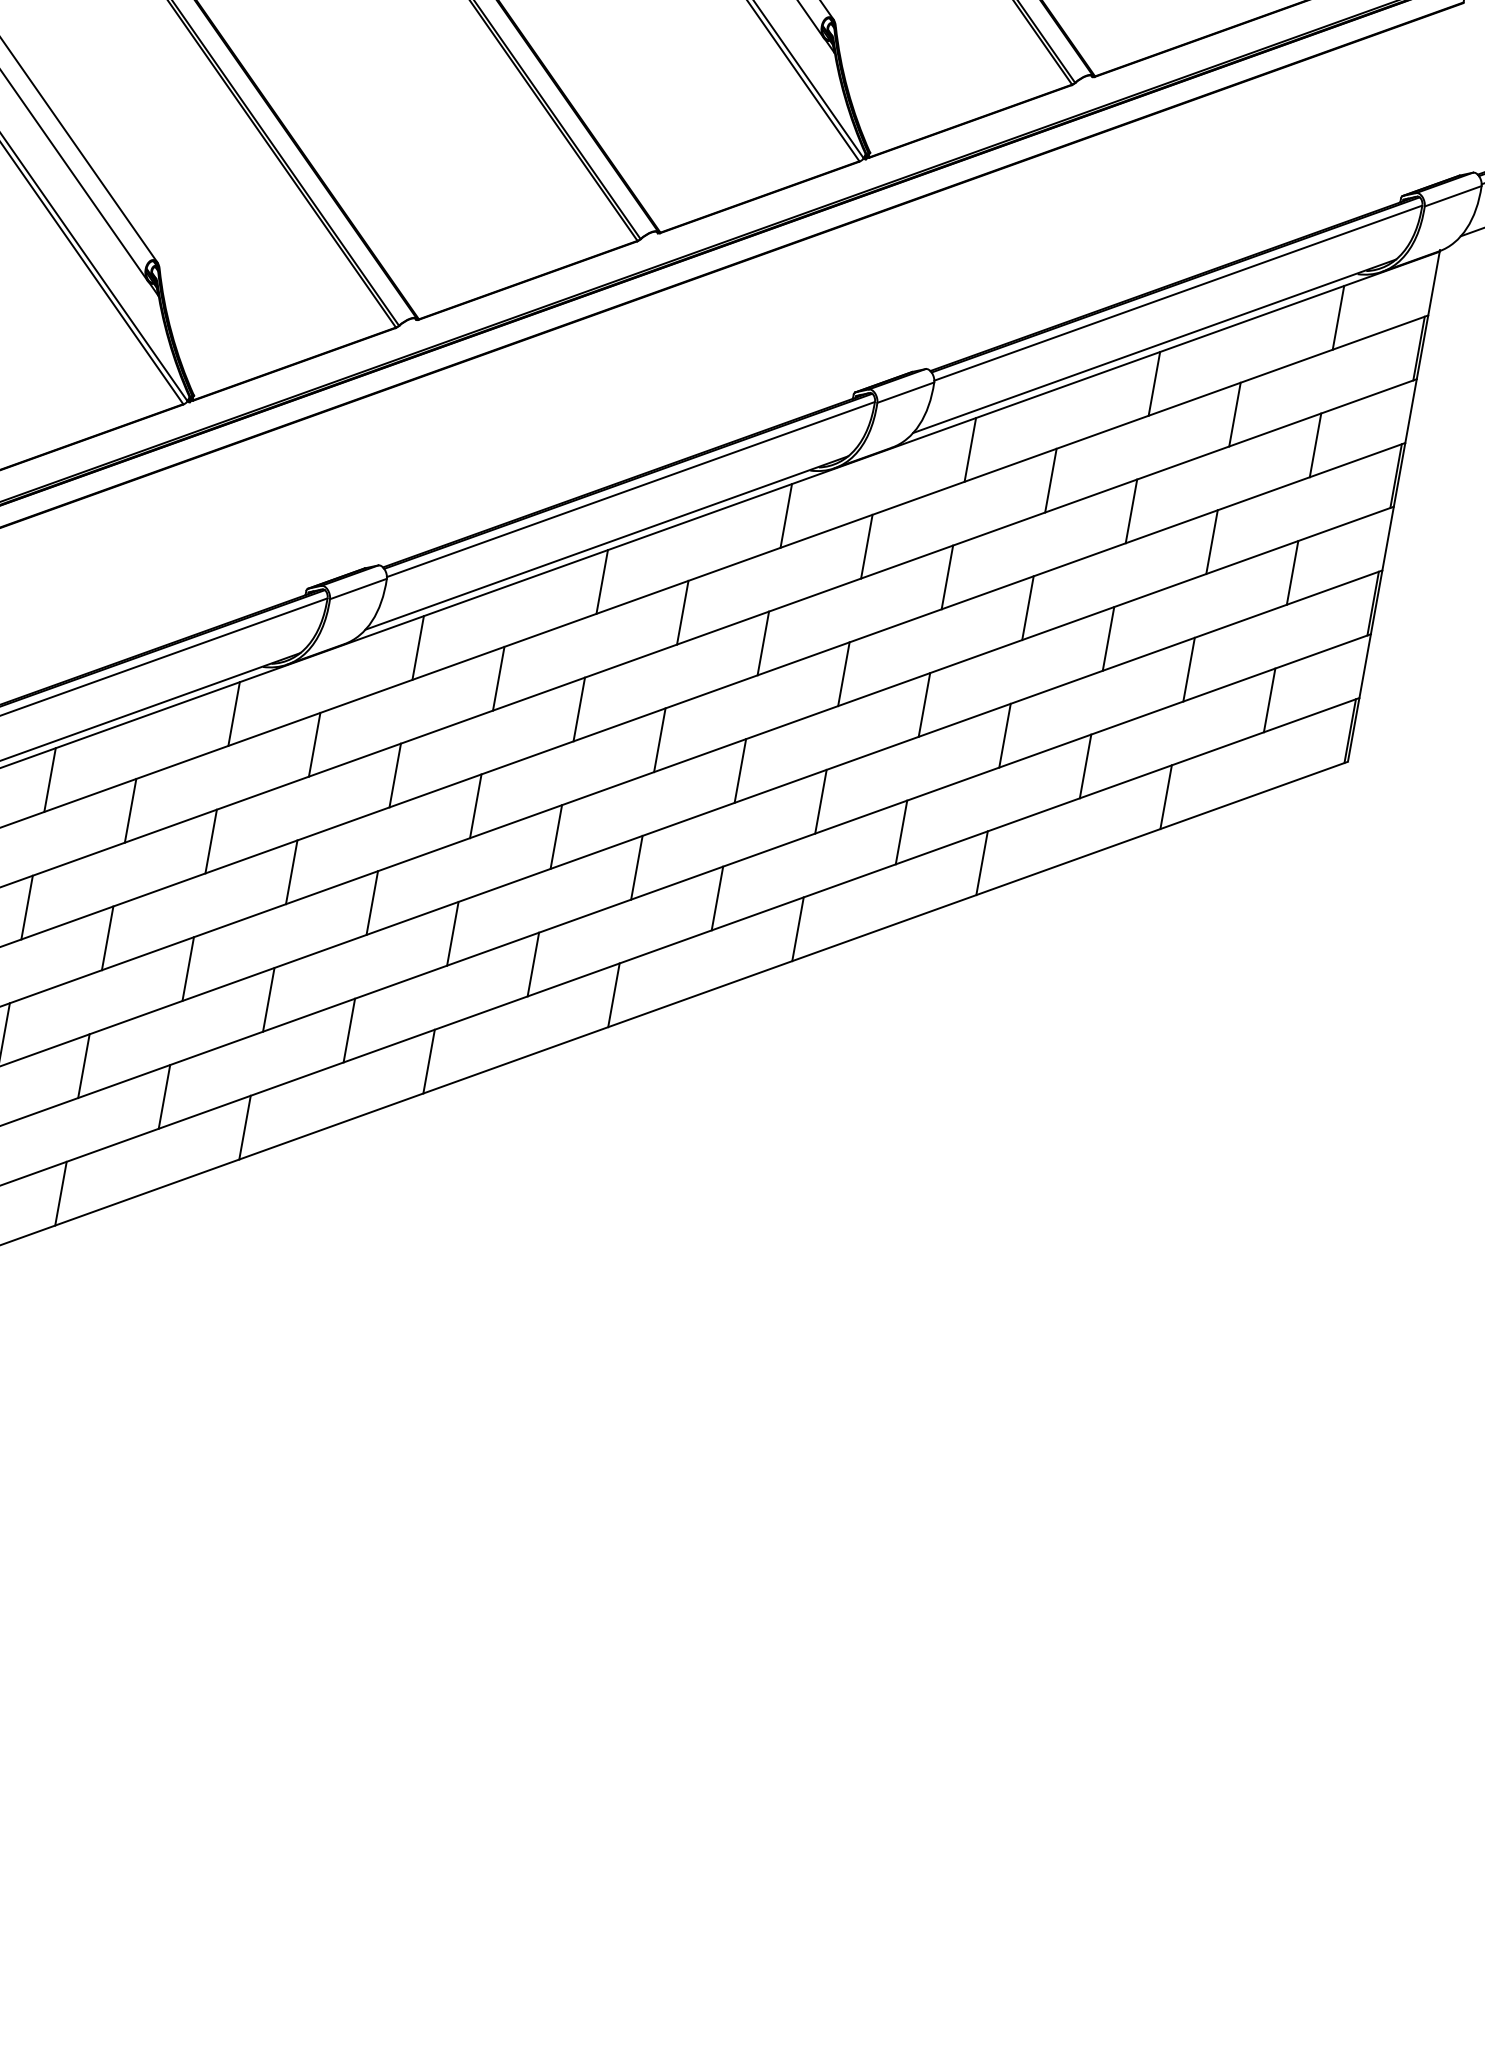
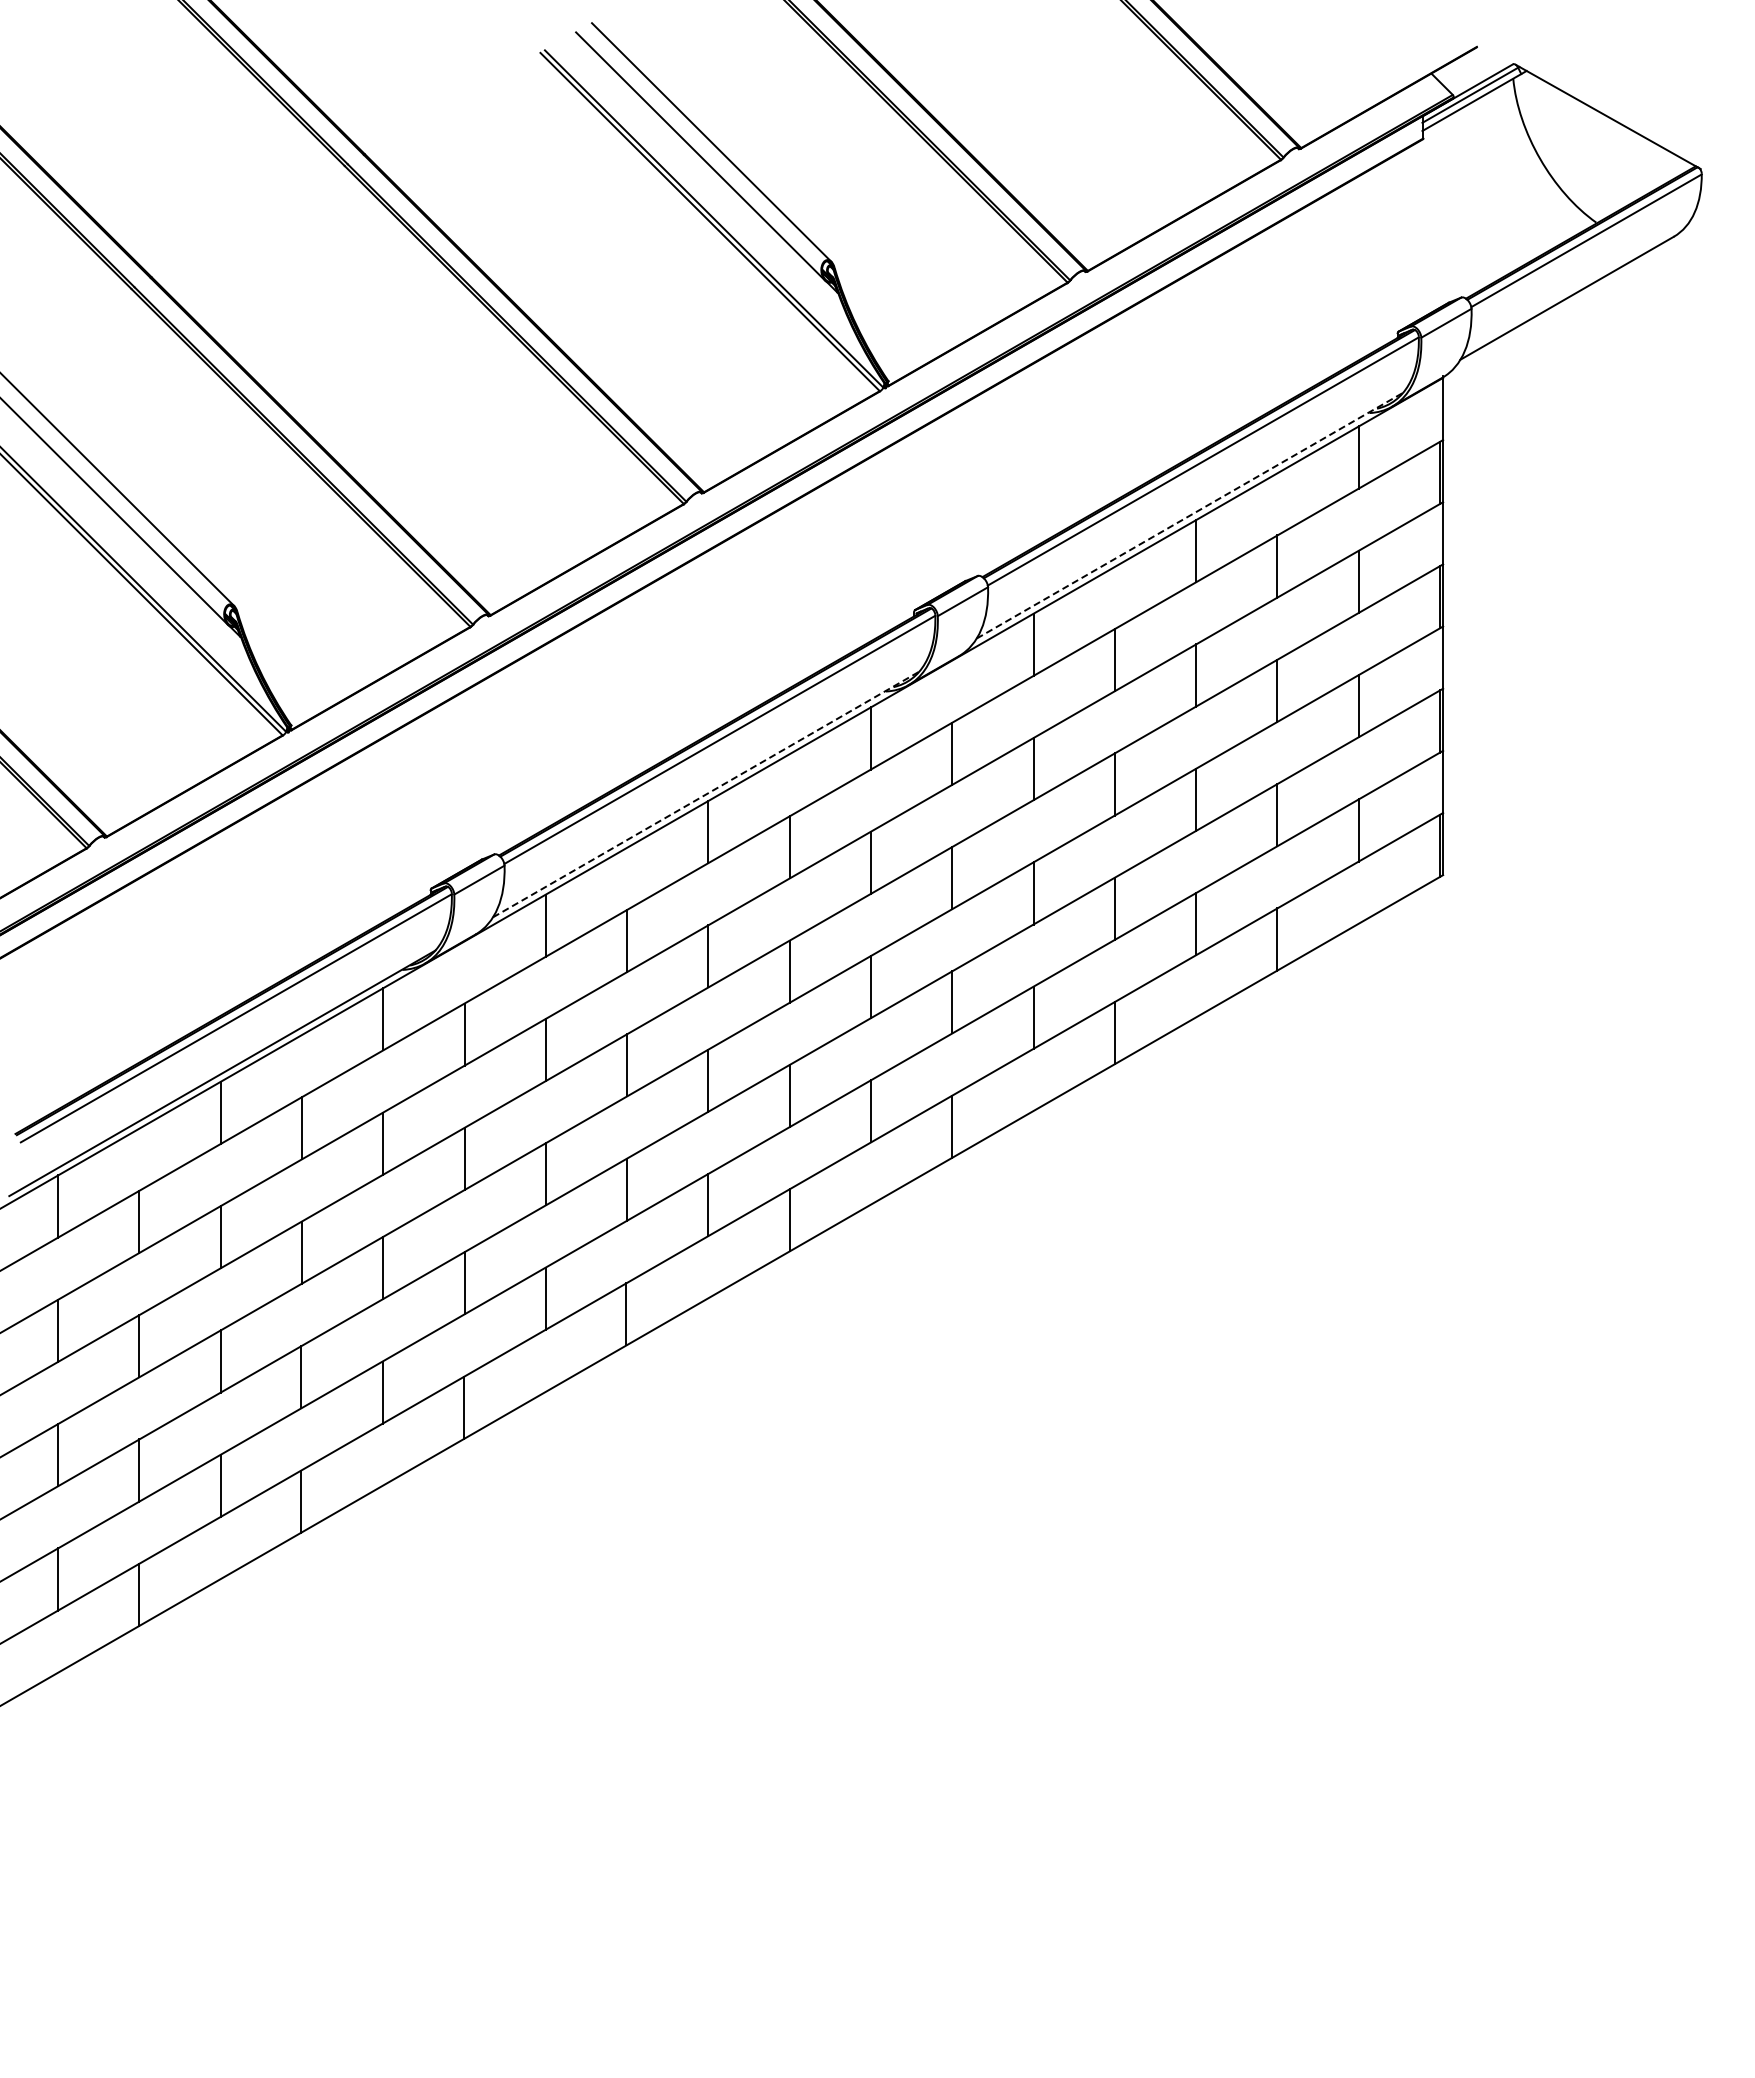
line: (1155, 346) -> (1190, 515), solid -> dashed
line: (607, 543) -> (706, 794), solid -> dashed

